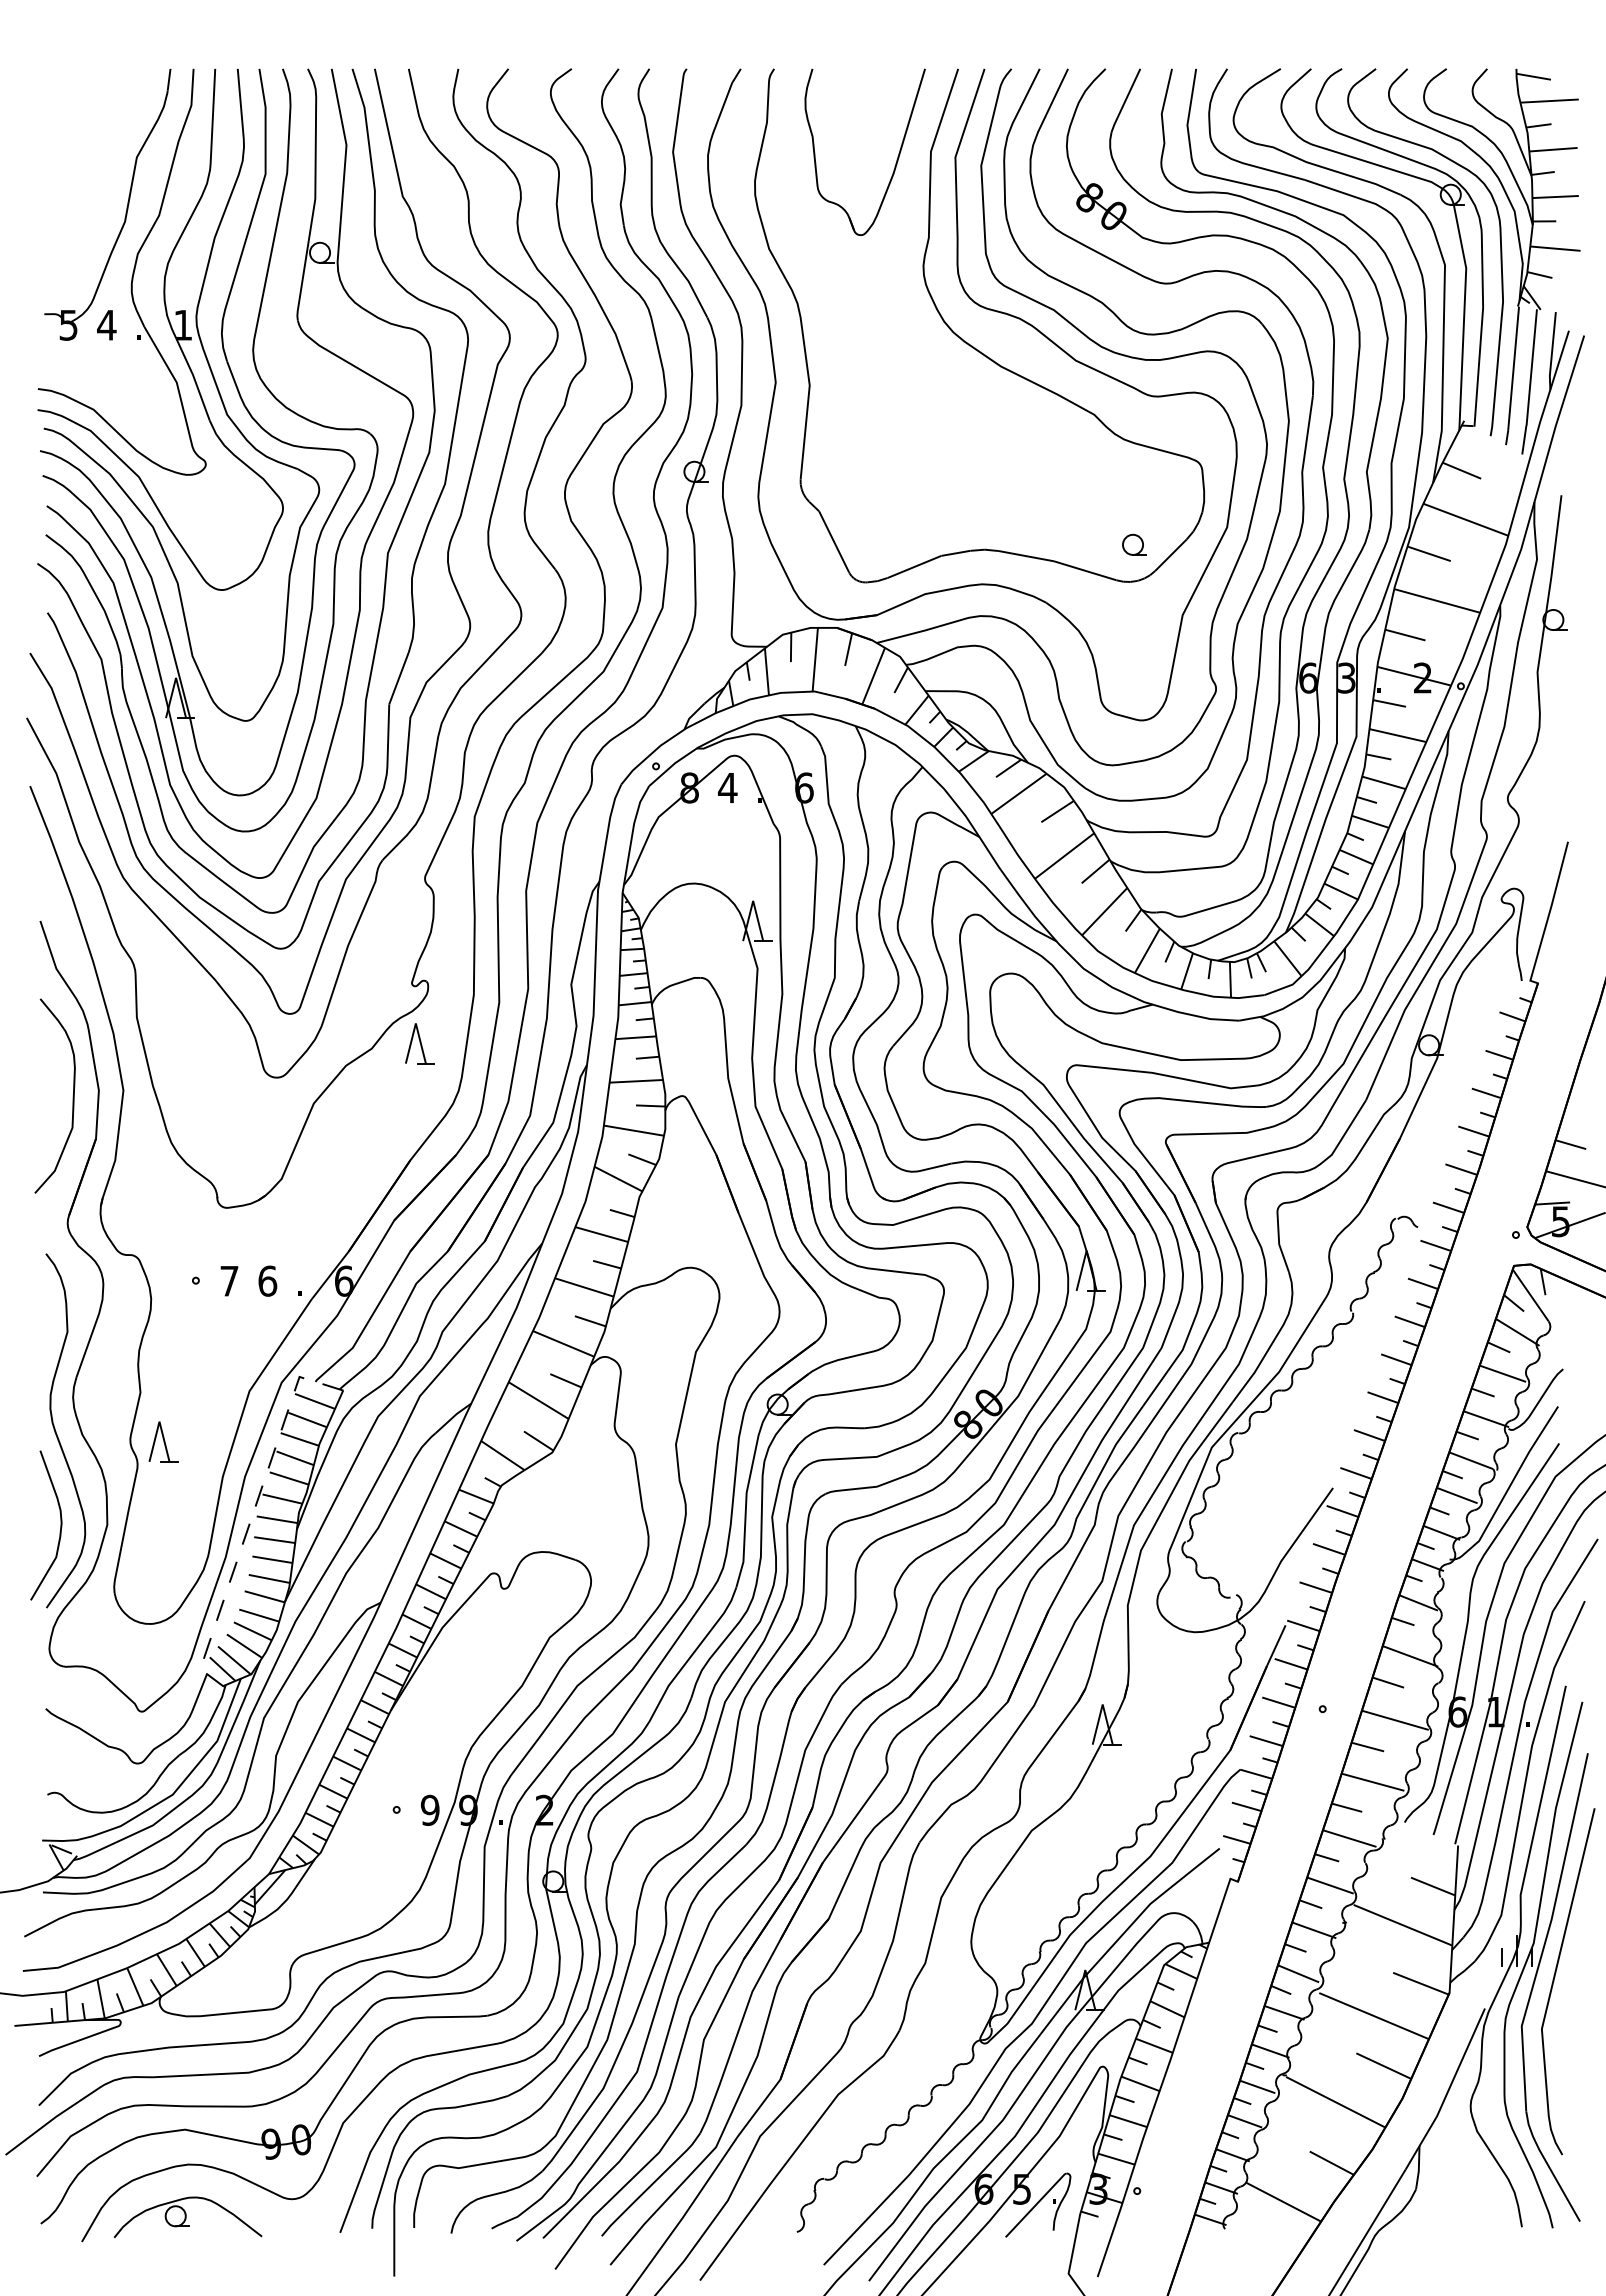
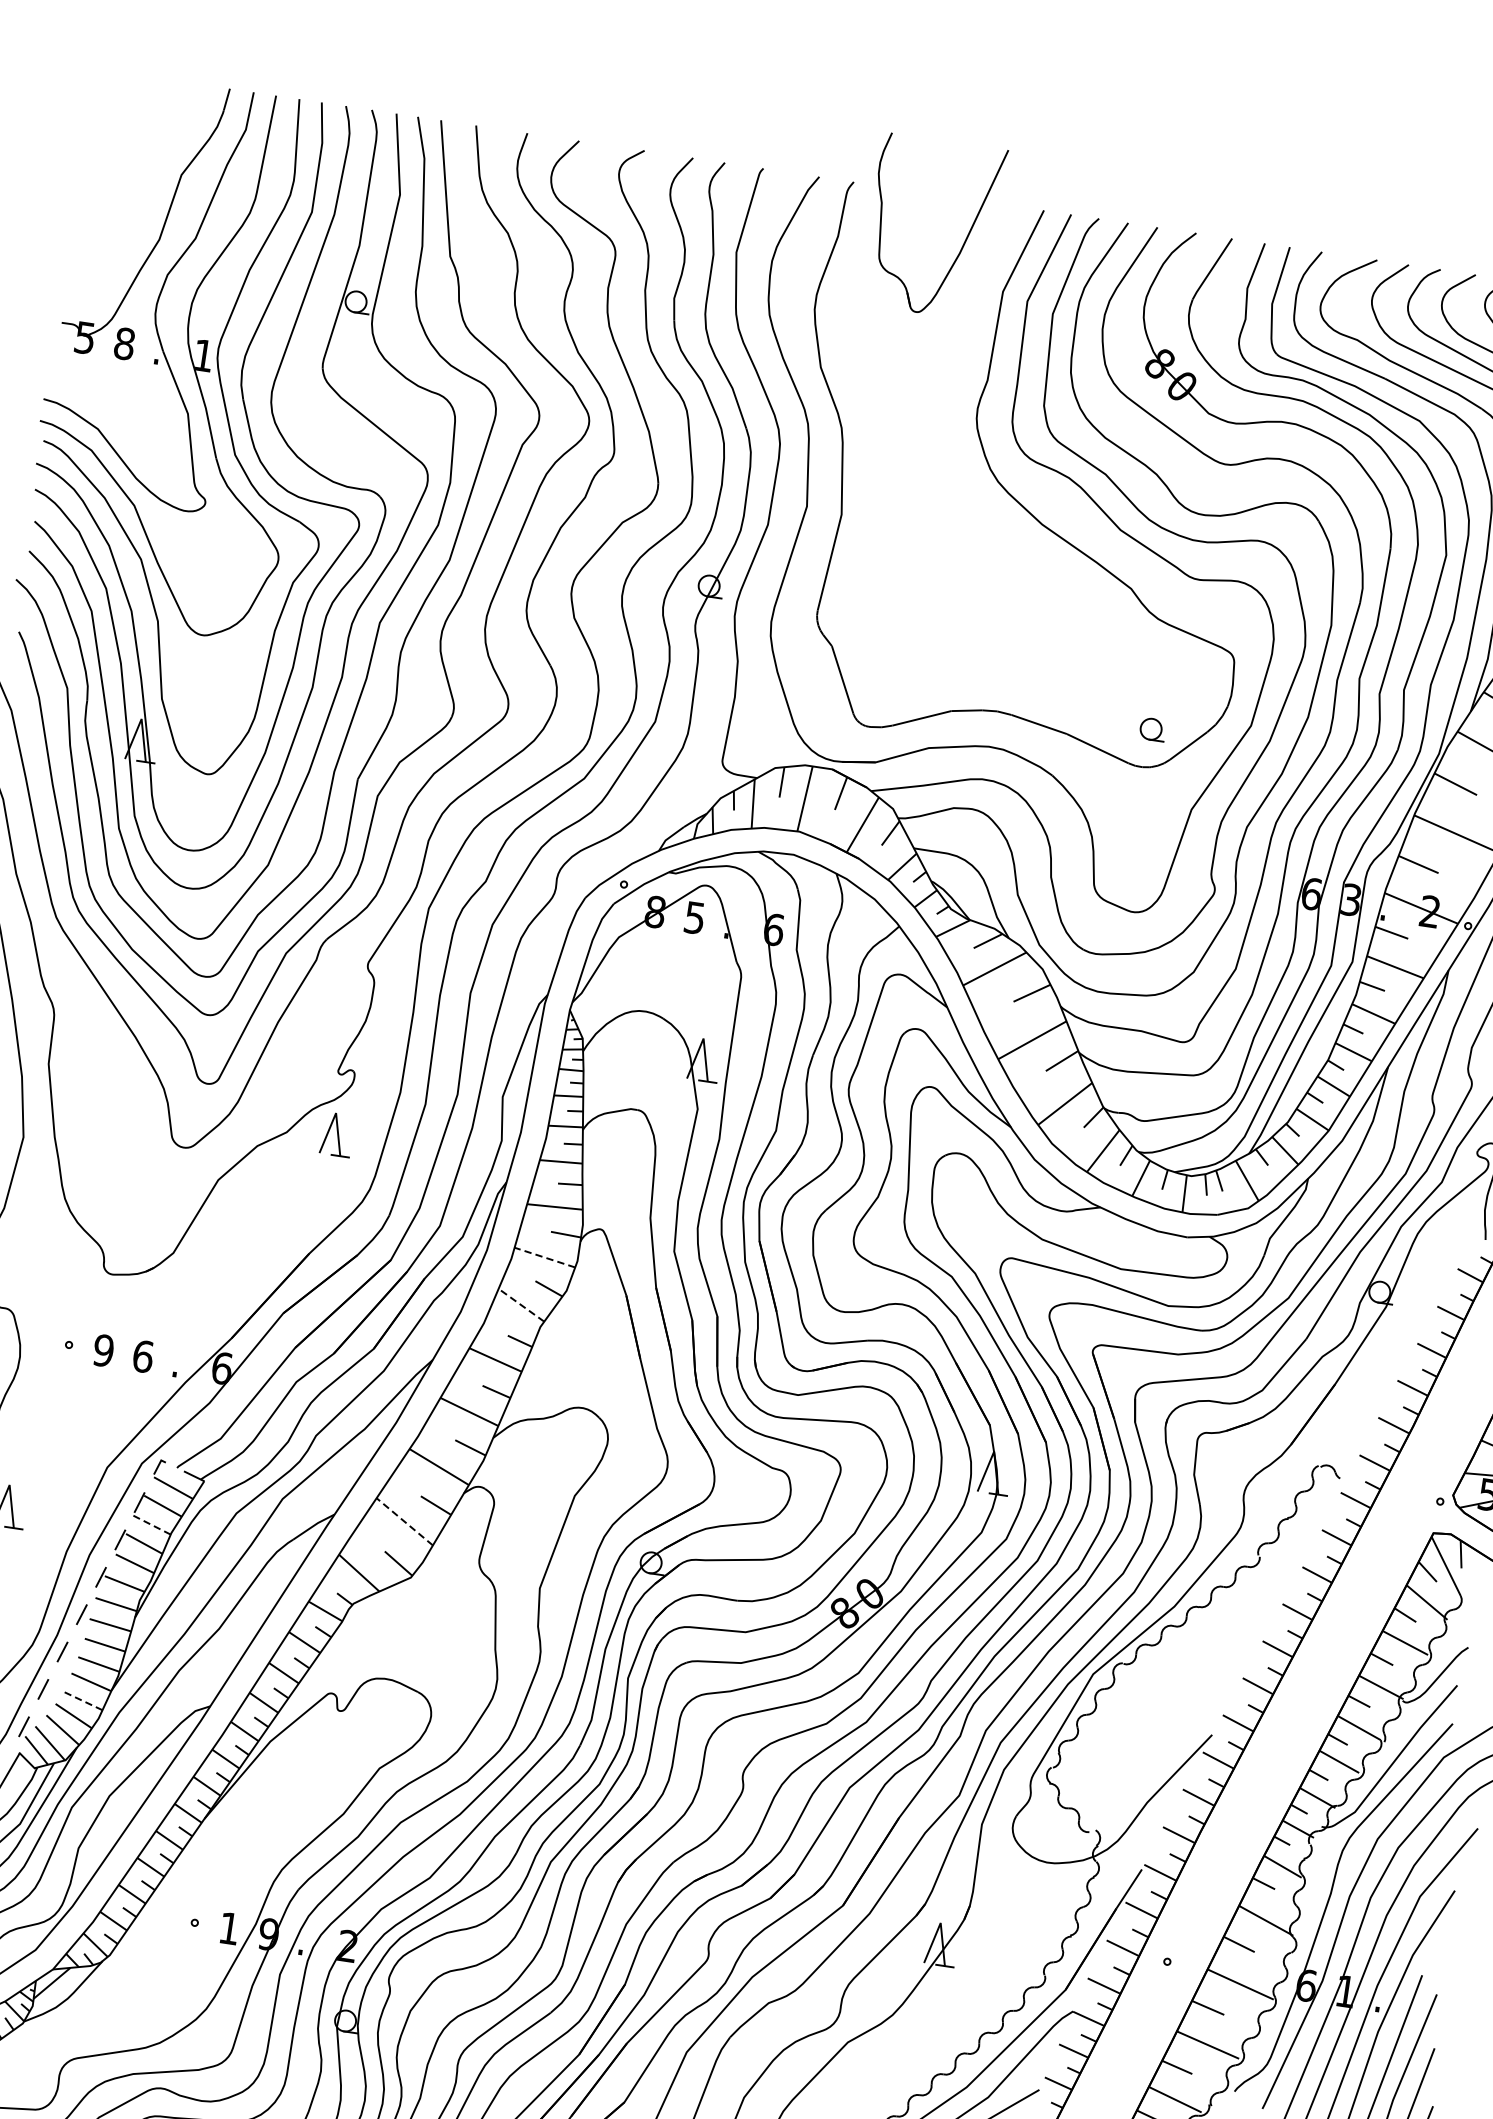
part: (896, 159) -> (964, 239), moved
text: (106, 324) -> (124, 343), 4 -> 8
text: (727, 788) -> (694, 918), 4 -> 5
line: (633, 1130) -> (544, 1257), solid -> dashed
line: (618, 1179) -> (521, 1305), solid -> dashed
text: (229, 1280) -> (103, 1349), 7 -> 9
line: (538, 1400) -> (404, 1521), solid -> dashed
line: (299, 1439) -> (151, 1525), solid -> dashed
line: (259, 1615) -> (83, 1700), solid -> dashed
text: (430, 1809) -> (229, 1927), 9 -> 1

